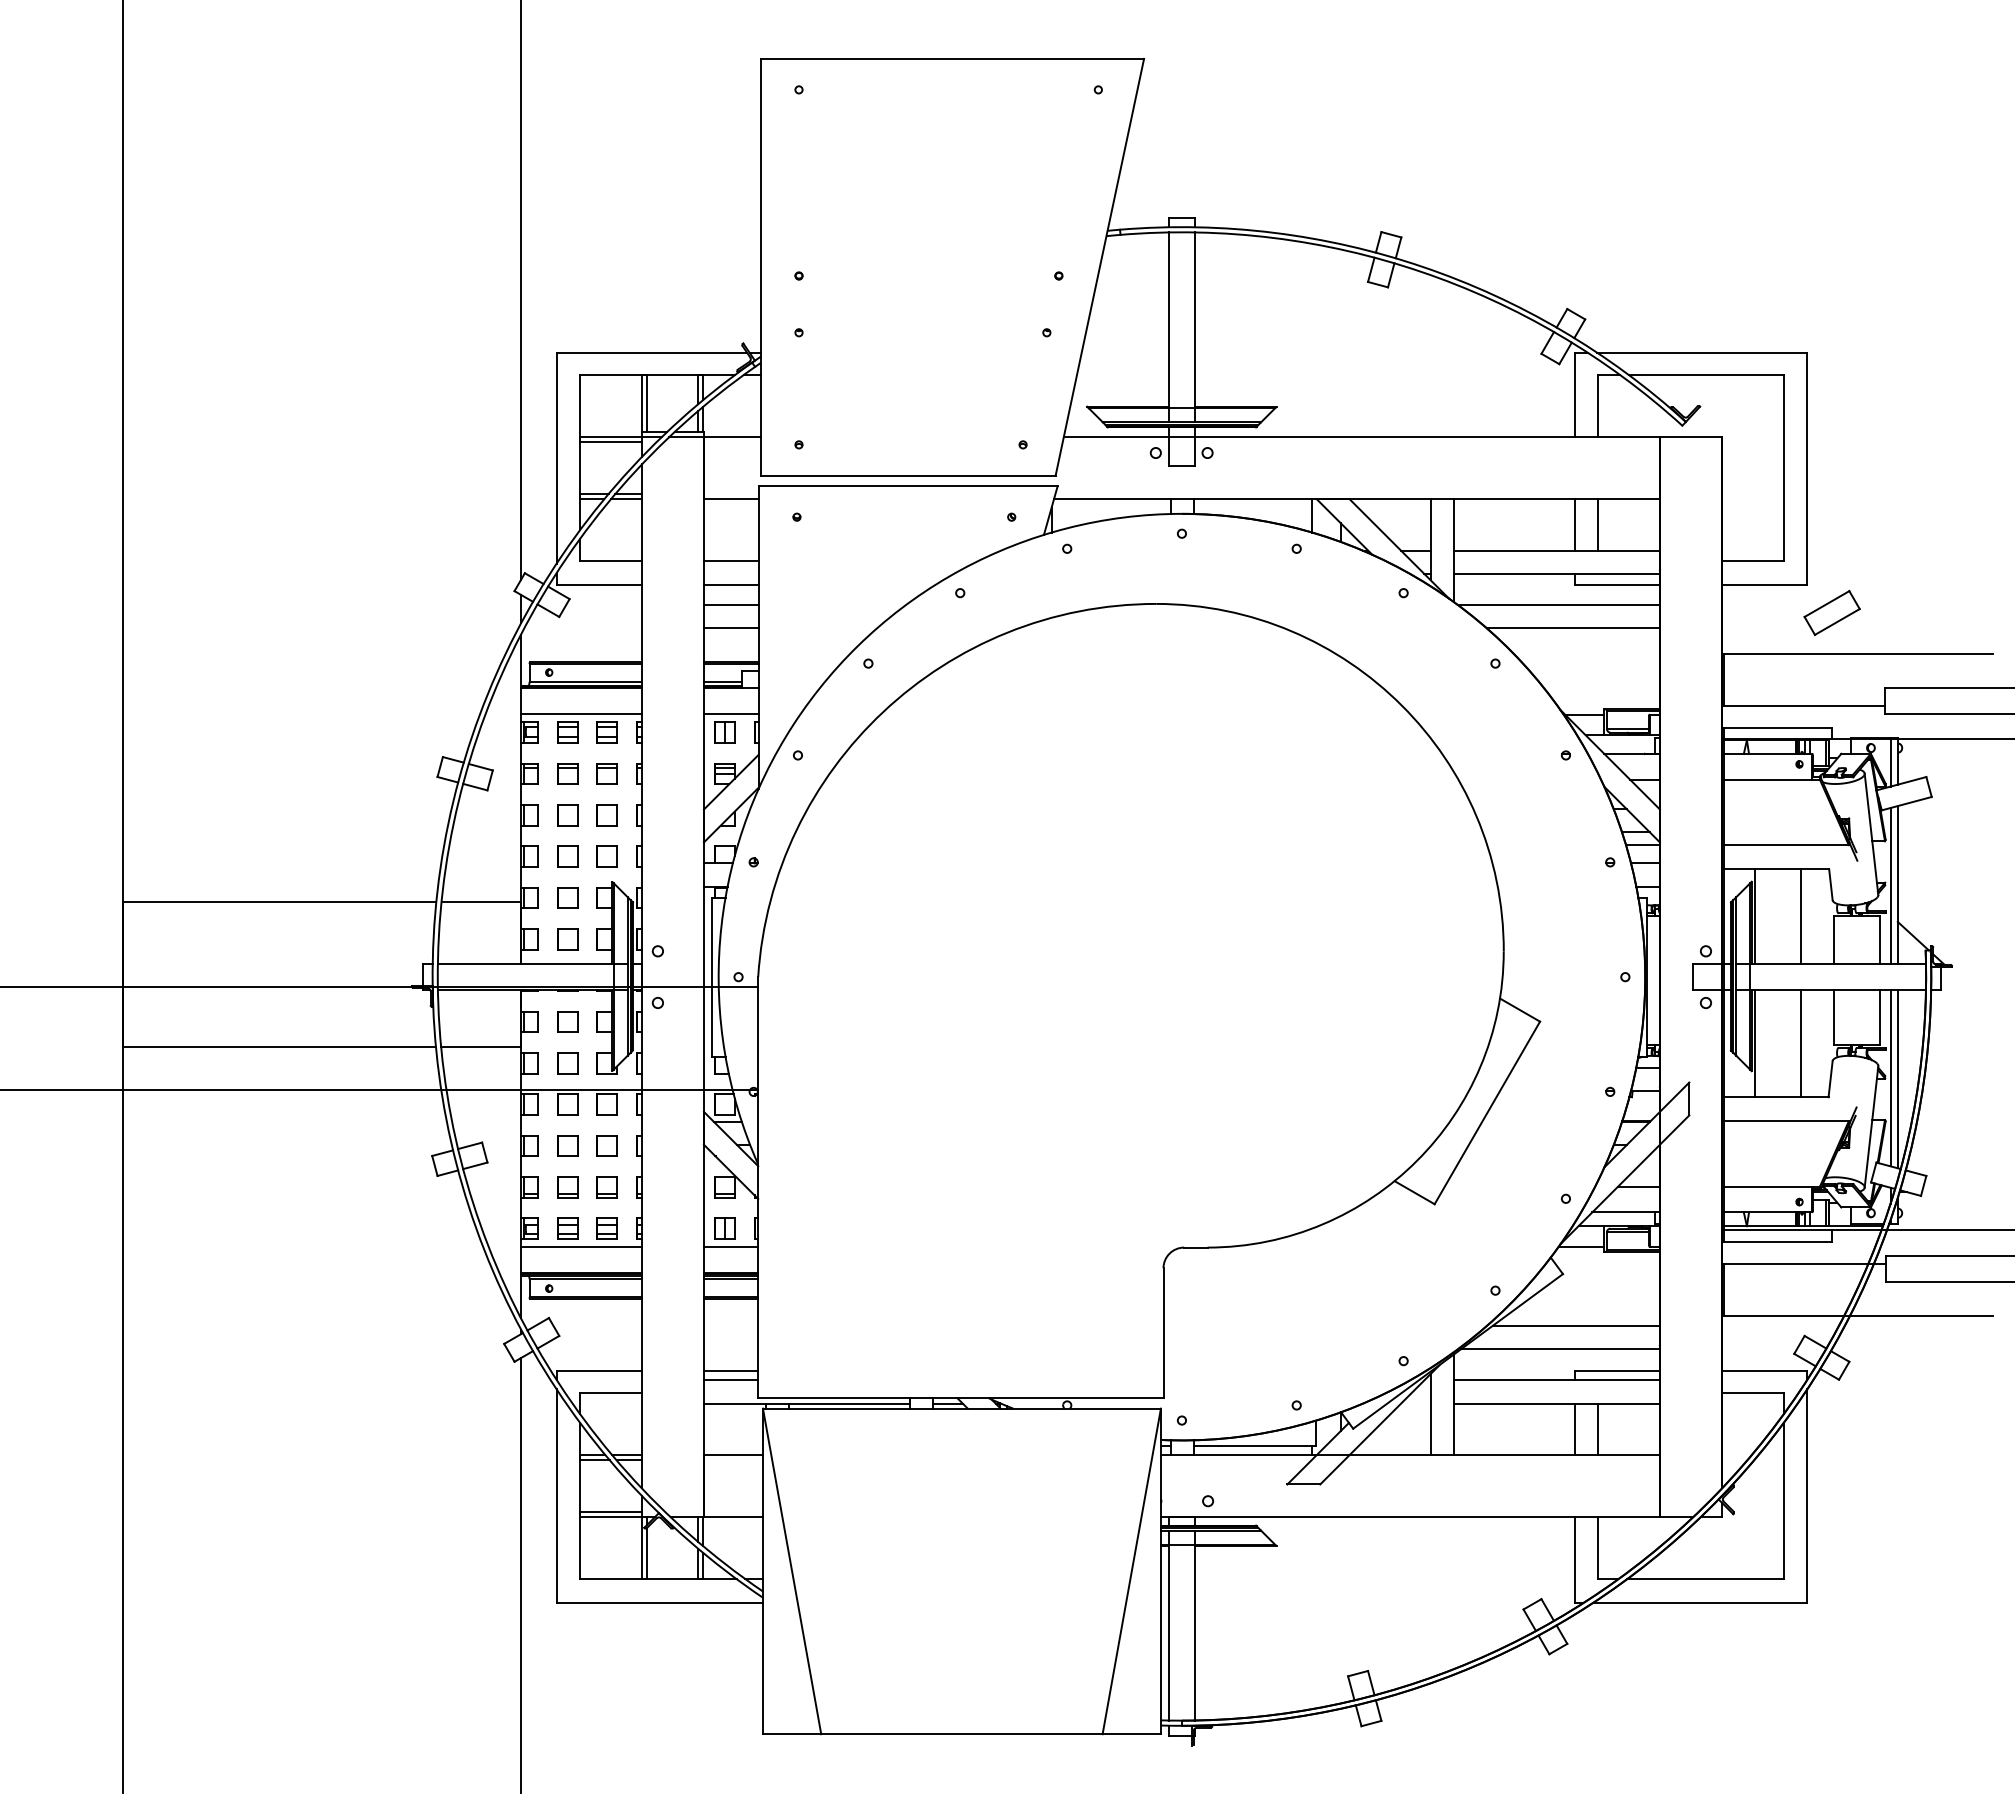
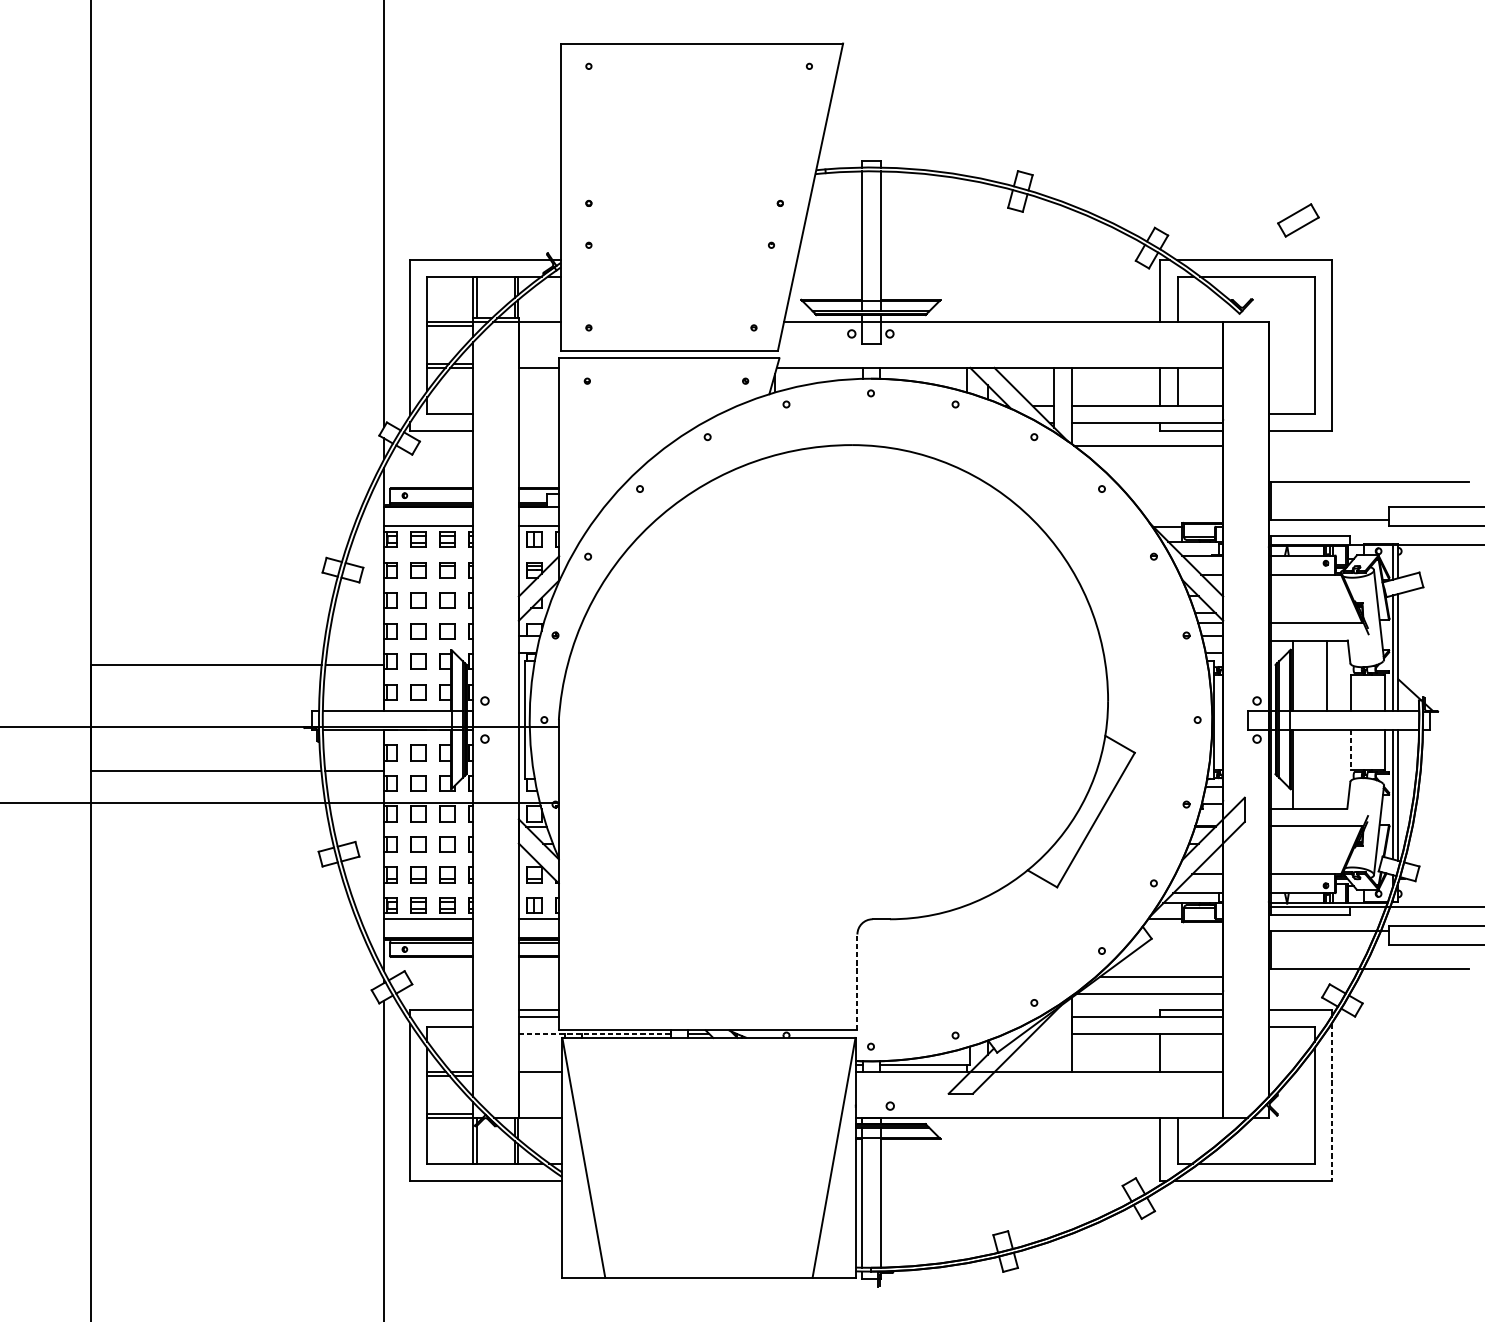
line: (730, 561) -> (538, 413), removed
line: (730, 585) -> (538, 431), removed
line: (730, 605) -> (538, 446), removed
part: (1831, 612) -> (1297, 220), moved
line: (730, 628) -> (538, 463), removed
line: (1572, 628) -> (1158, 463), removed
line: (1833, 1017) -> (1351, 749), solid -> dashed
line: (1801, 1043) -> (1327, 768), removed
line: (1163, 1332) -> (857, 981), solid -> dashed
line: (806, 1403) -> (594, 1034), solid -> dashed
line: (1430, 1414) -> (1054, 1042), removed
line: (1597, 1429) -> (1177, 1053), removed
line: (1807, 1496) -> (1331, 1102), solid -> dashed

